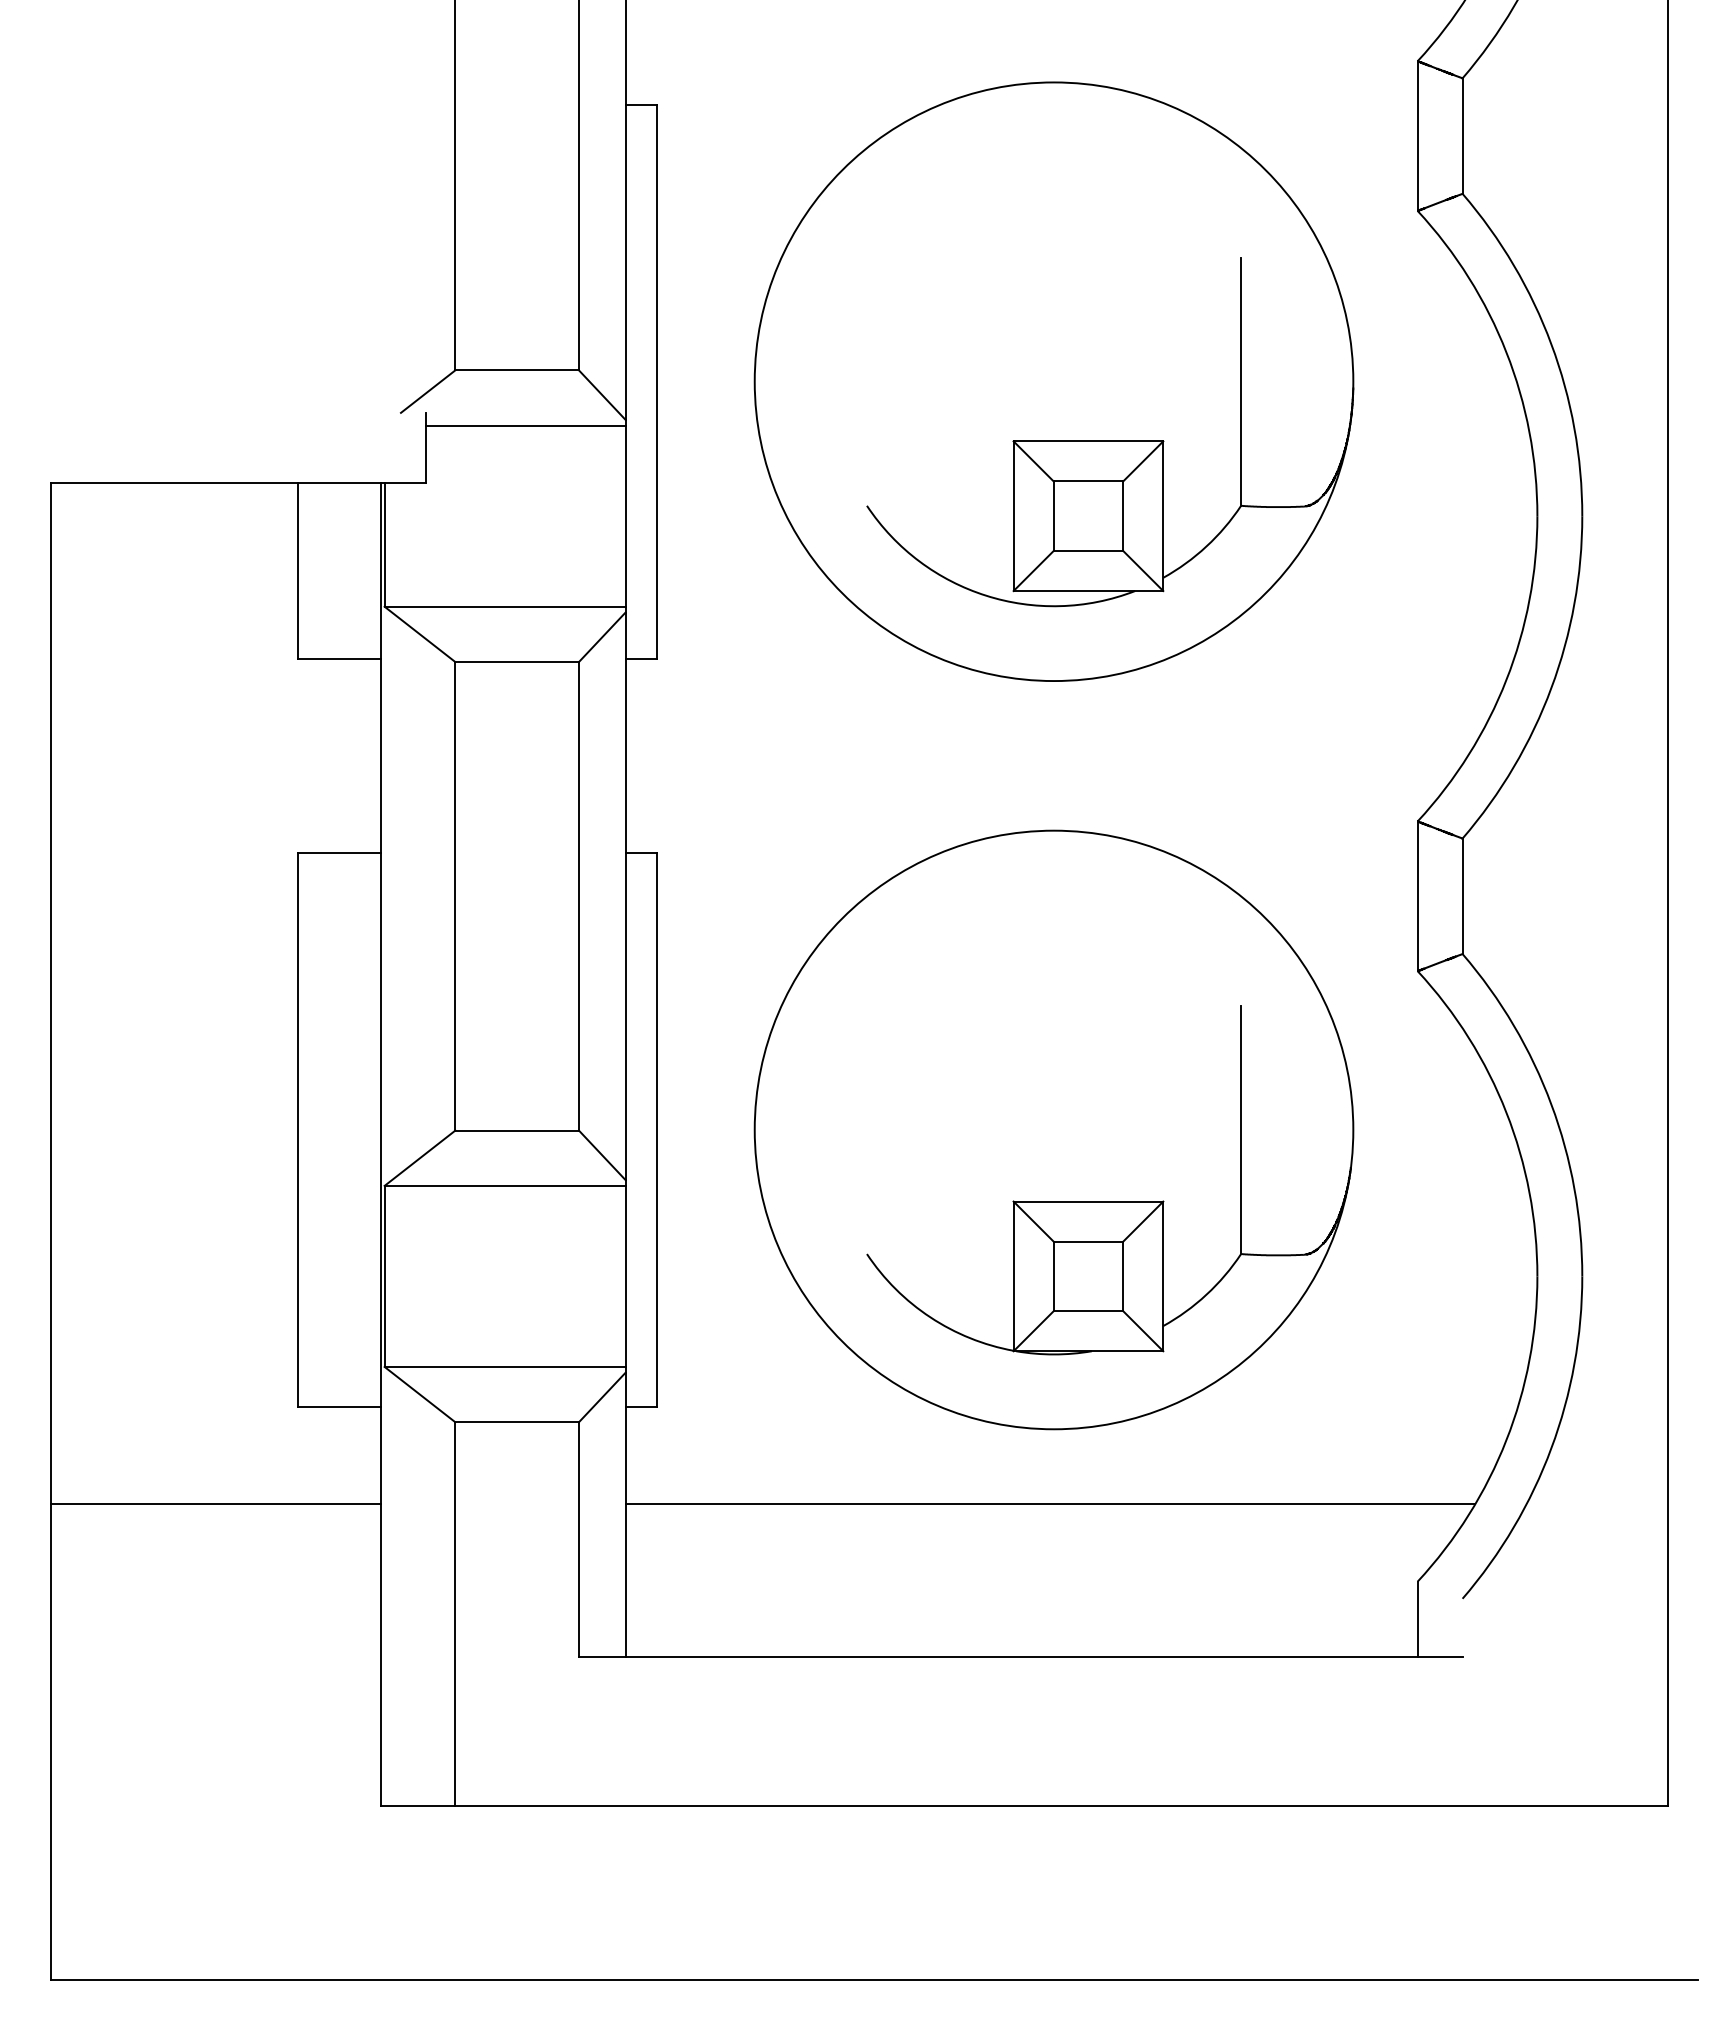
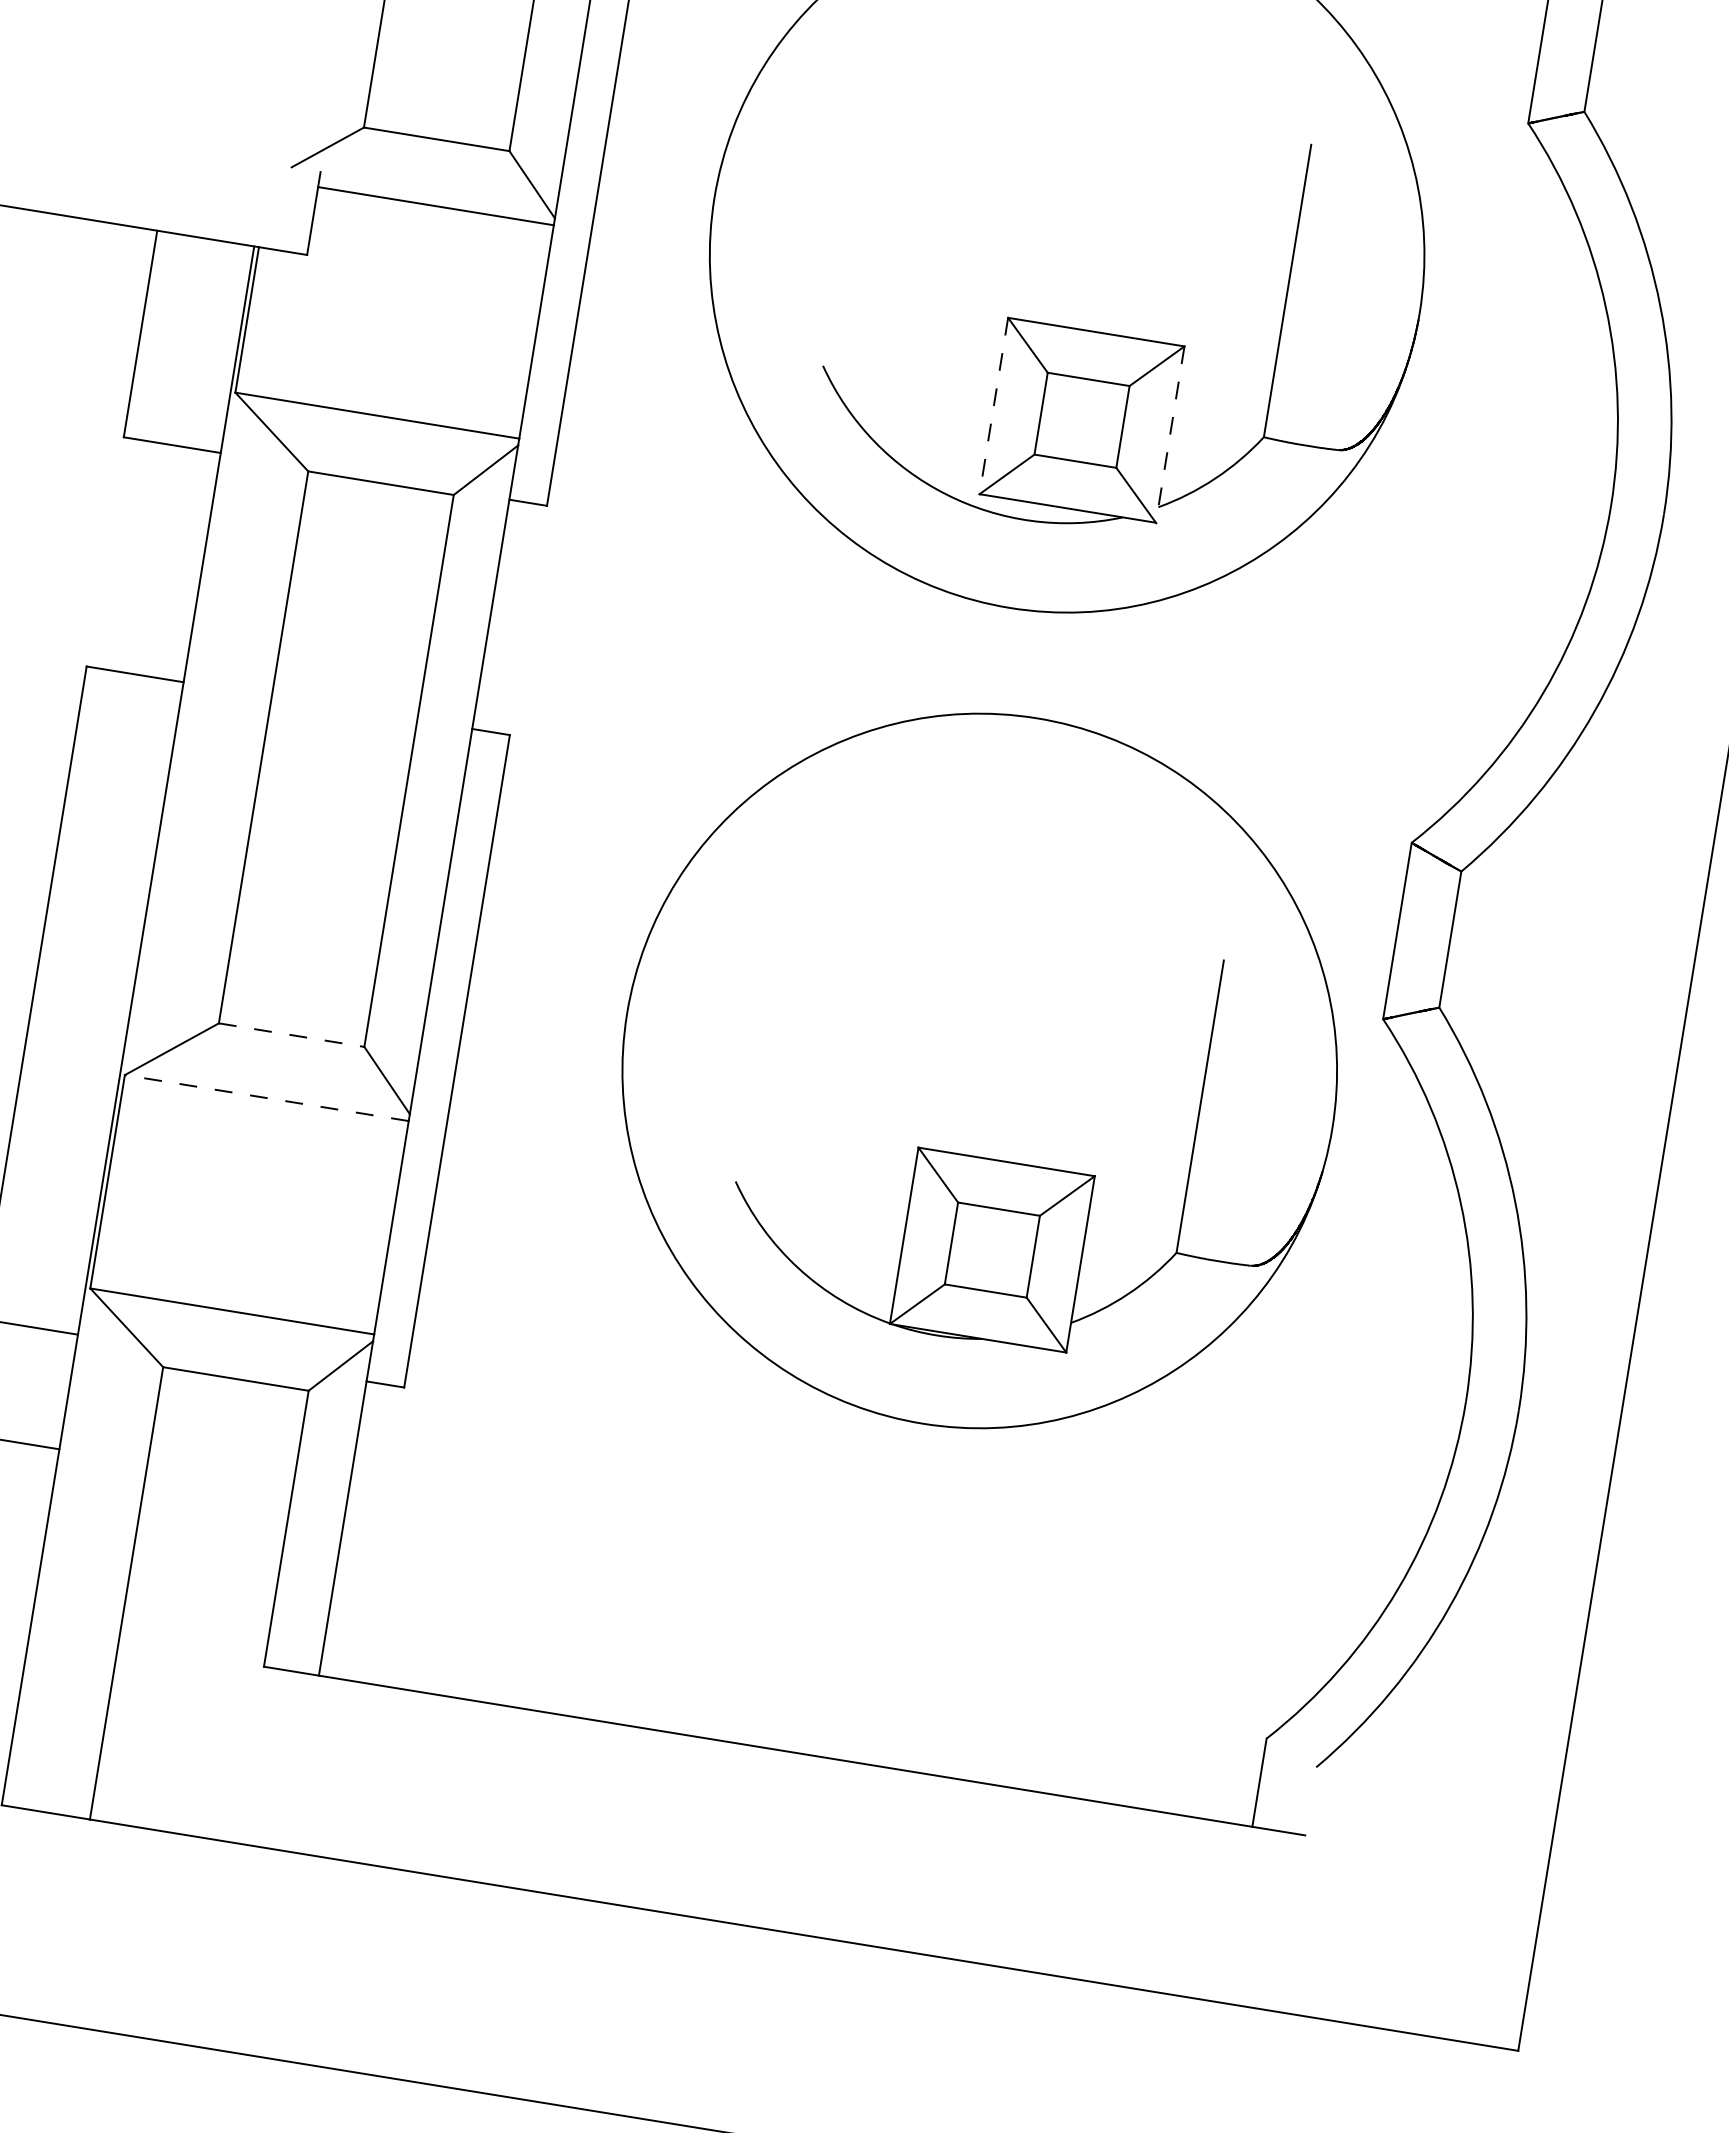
line: (1013, 516) -> (993, 406), solid -> dashed
line: (1163, 516) -> (1170, 434), solid -> dashed
part: (1053, 1129) -> (979, 1070), moved
line: (517, 1130) -> (292, 1035), solid -> dashed
line: (504, 1185) -> (266, 1097), solid -> dashed
line: (1050, 1504) -> (848, 1577), removed

